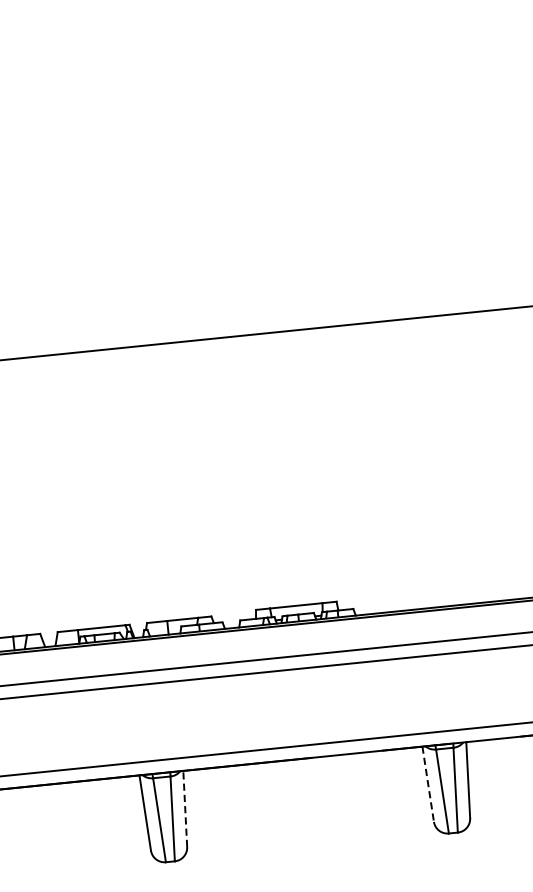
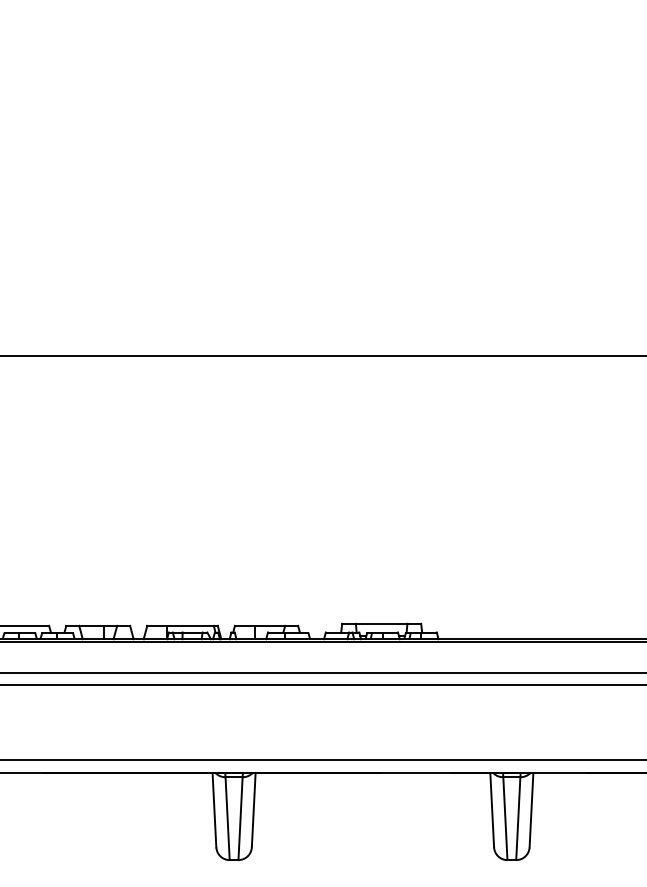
line: (428, 784) -> (492, 810), dashed -> solid
line: (184, 808) -> (253, 809), dashed -> solid

